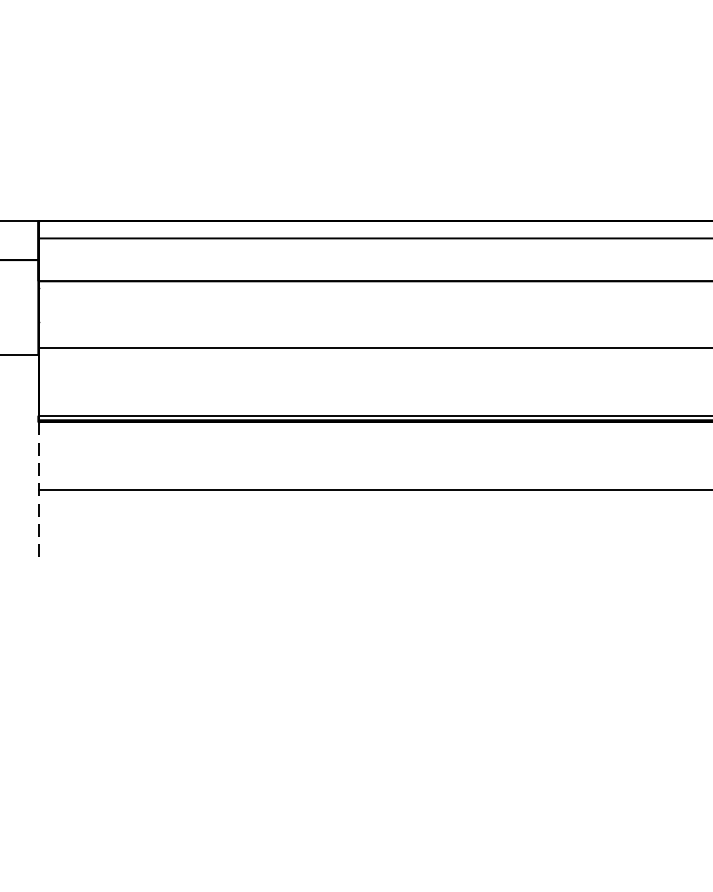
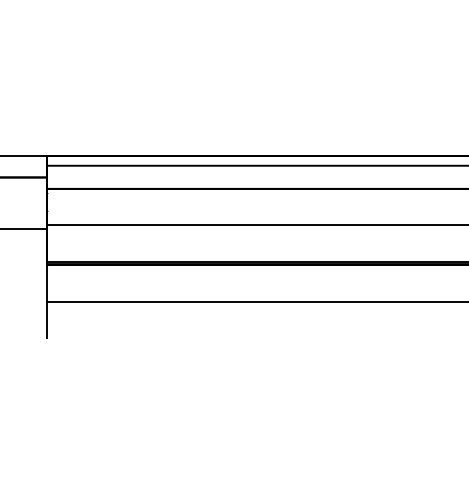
line: (39, 491) -> (47, 302), dashed -> solid

